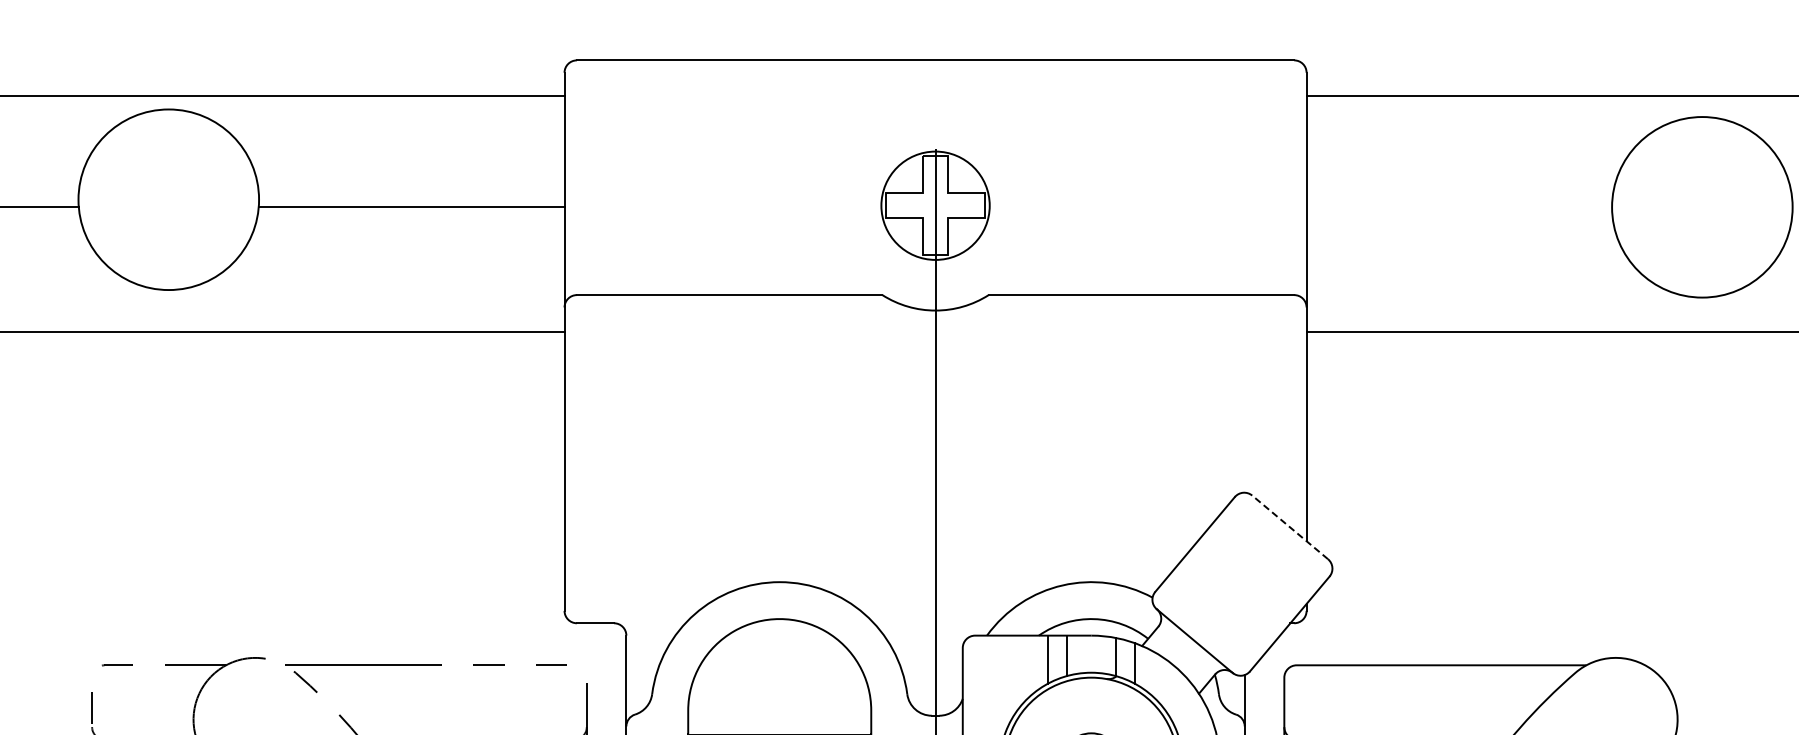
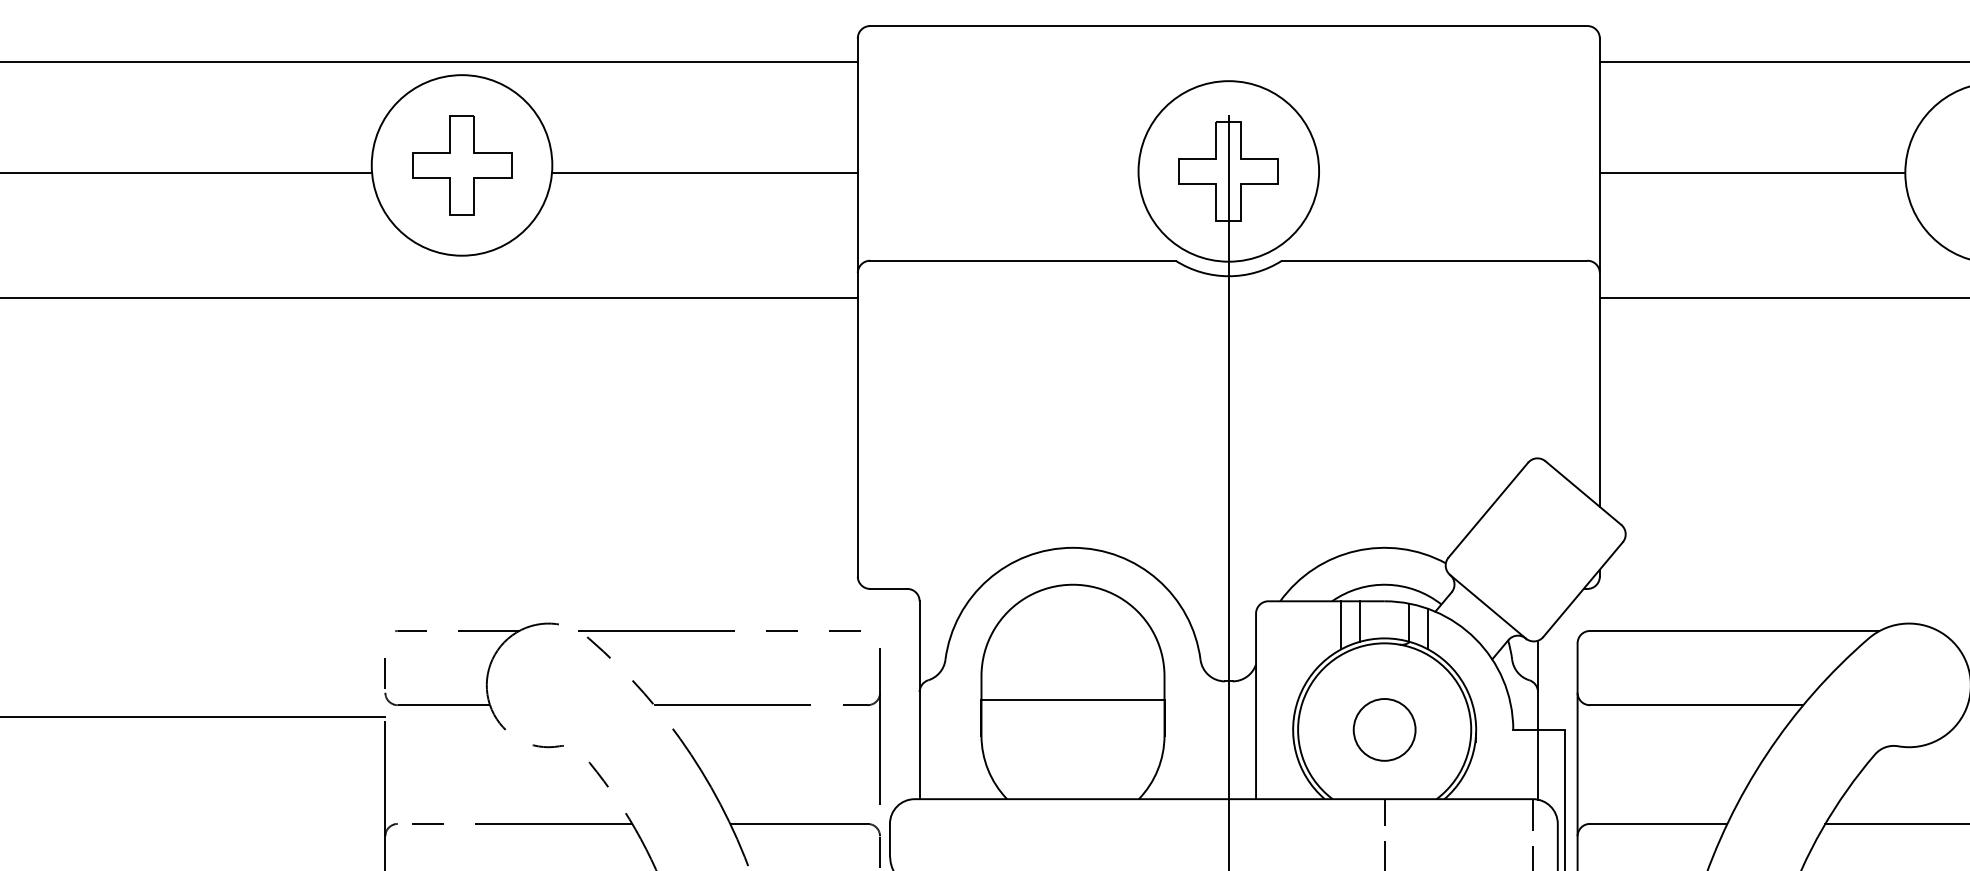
part: (169, 199) -> (462, 165), added
circle: (935, 205) -> (1228, 171), size x1.67
line: (1459, 206) -> (1752, 172), added
line: (1290, 526) -> (1583, 492), dashed -> solid

